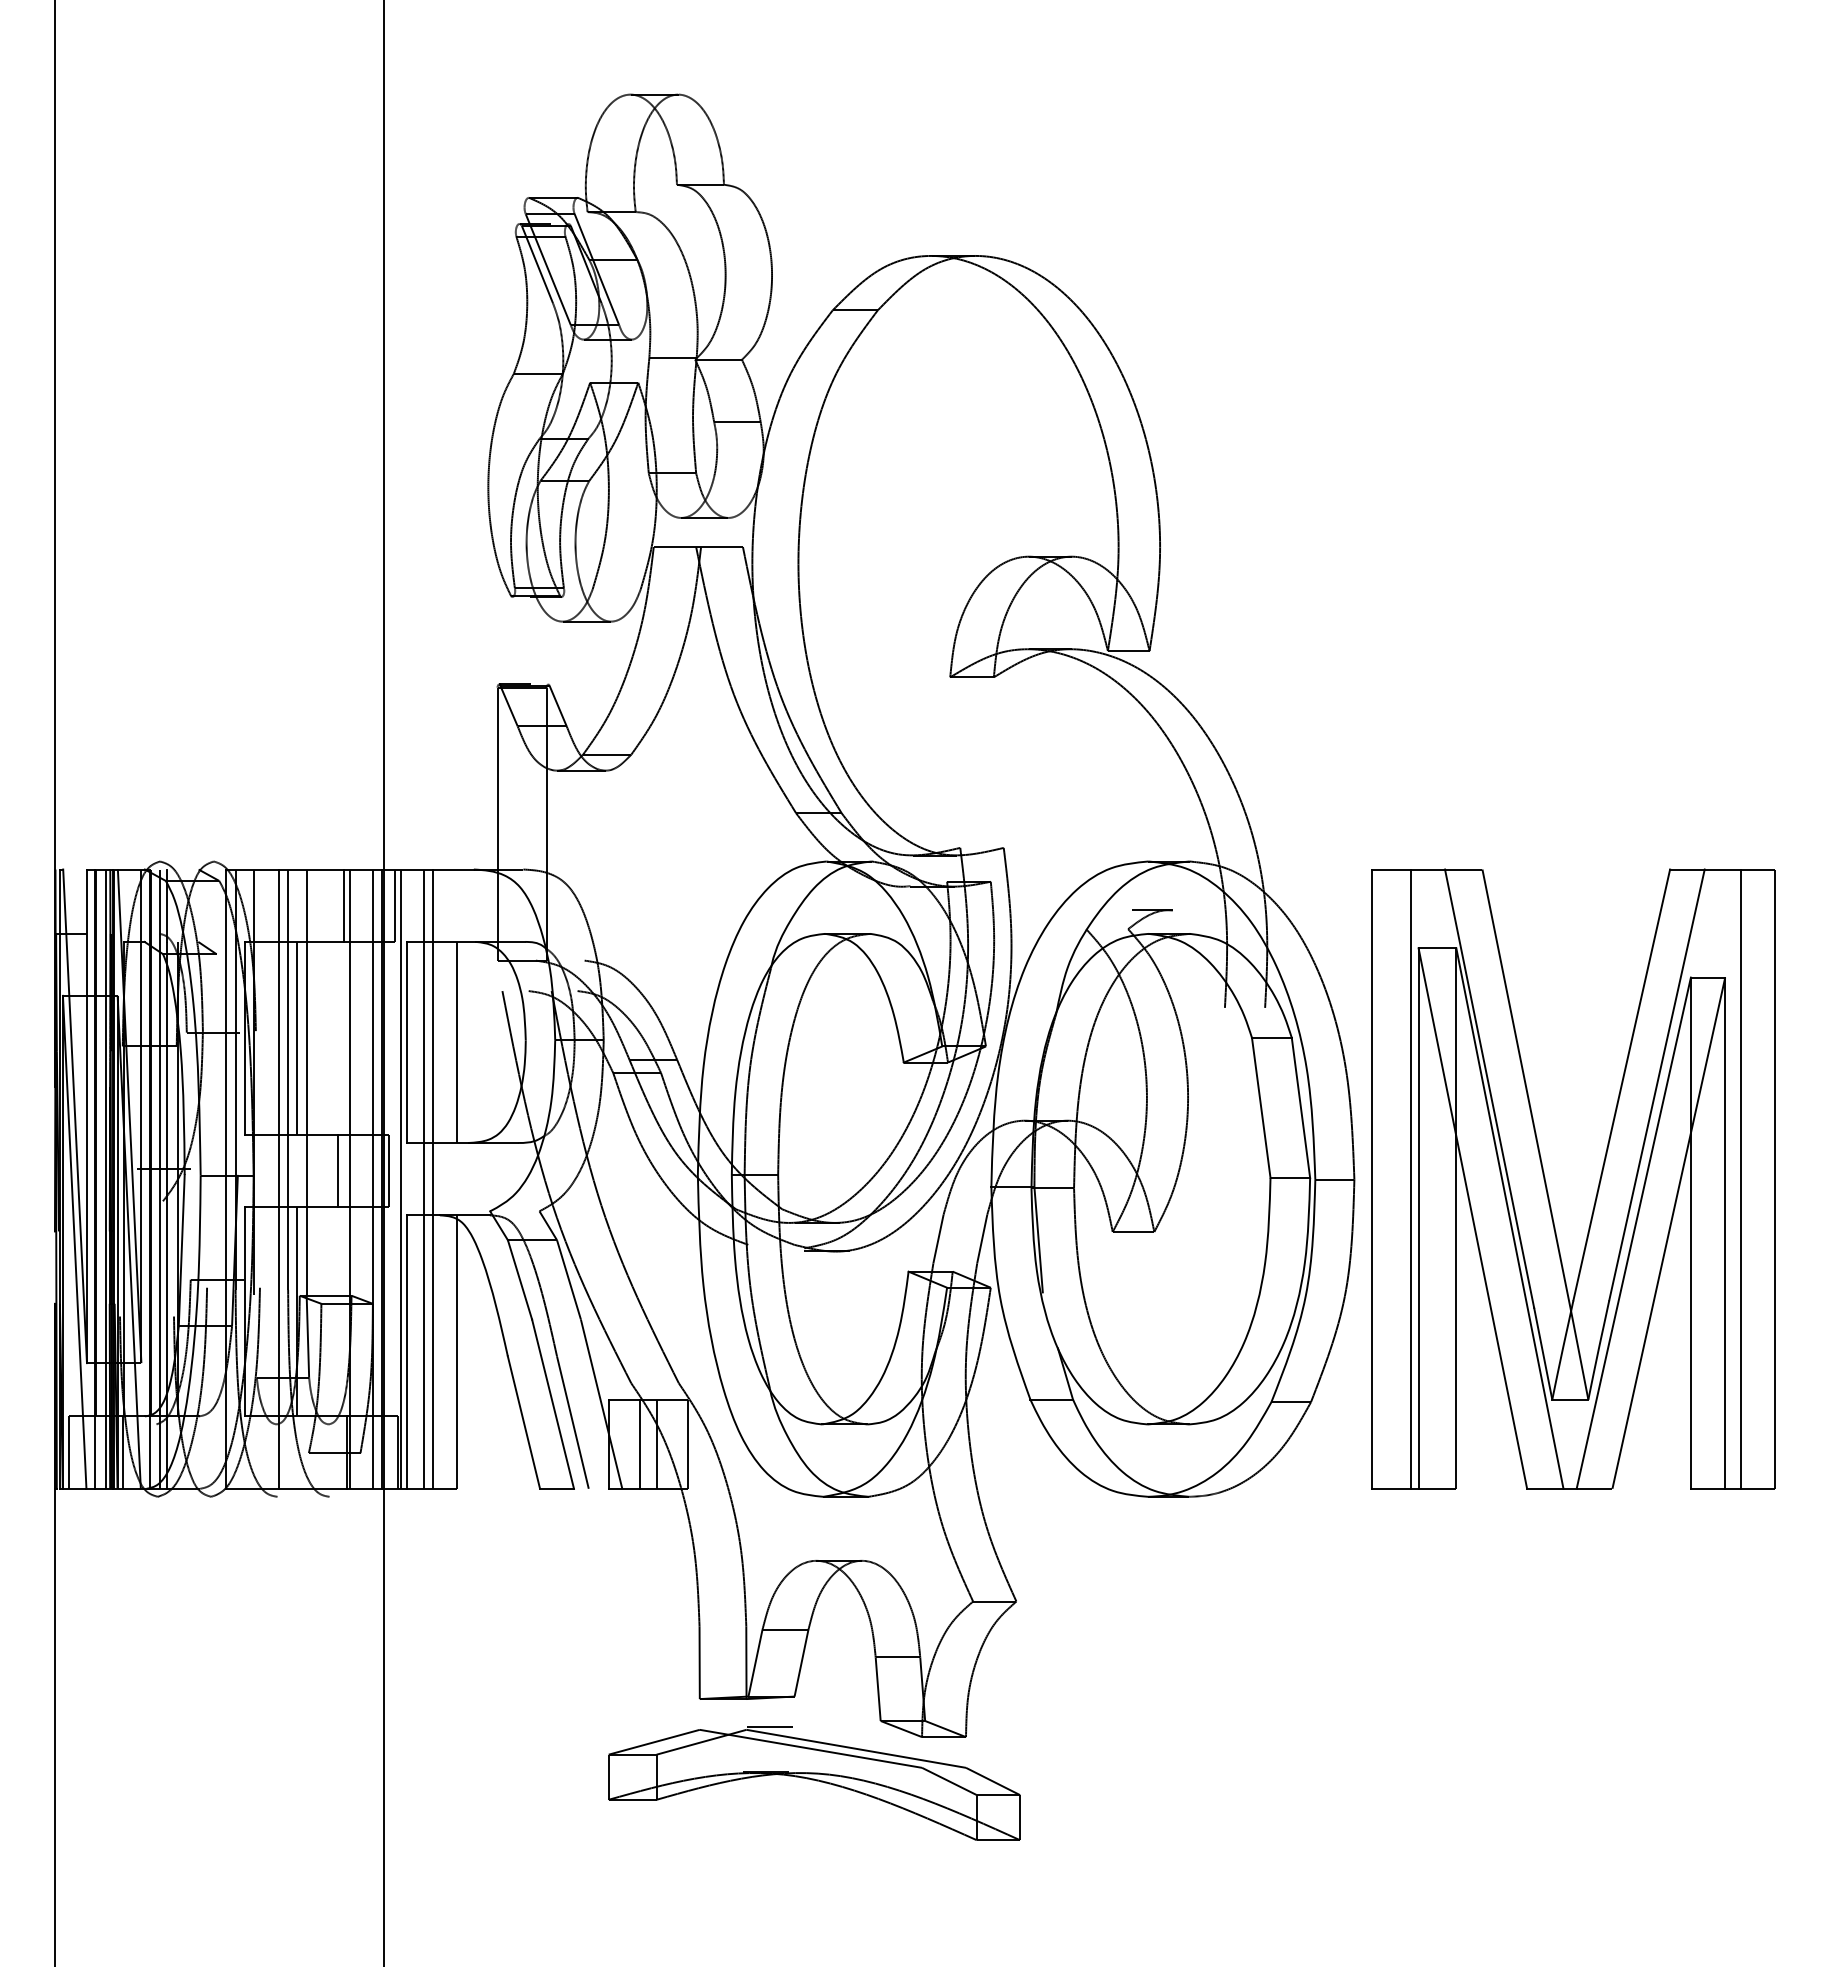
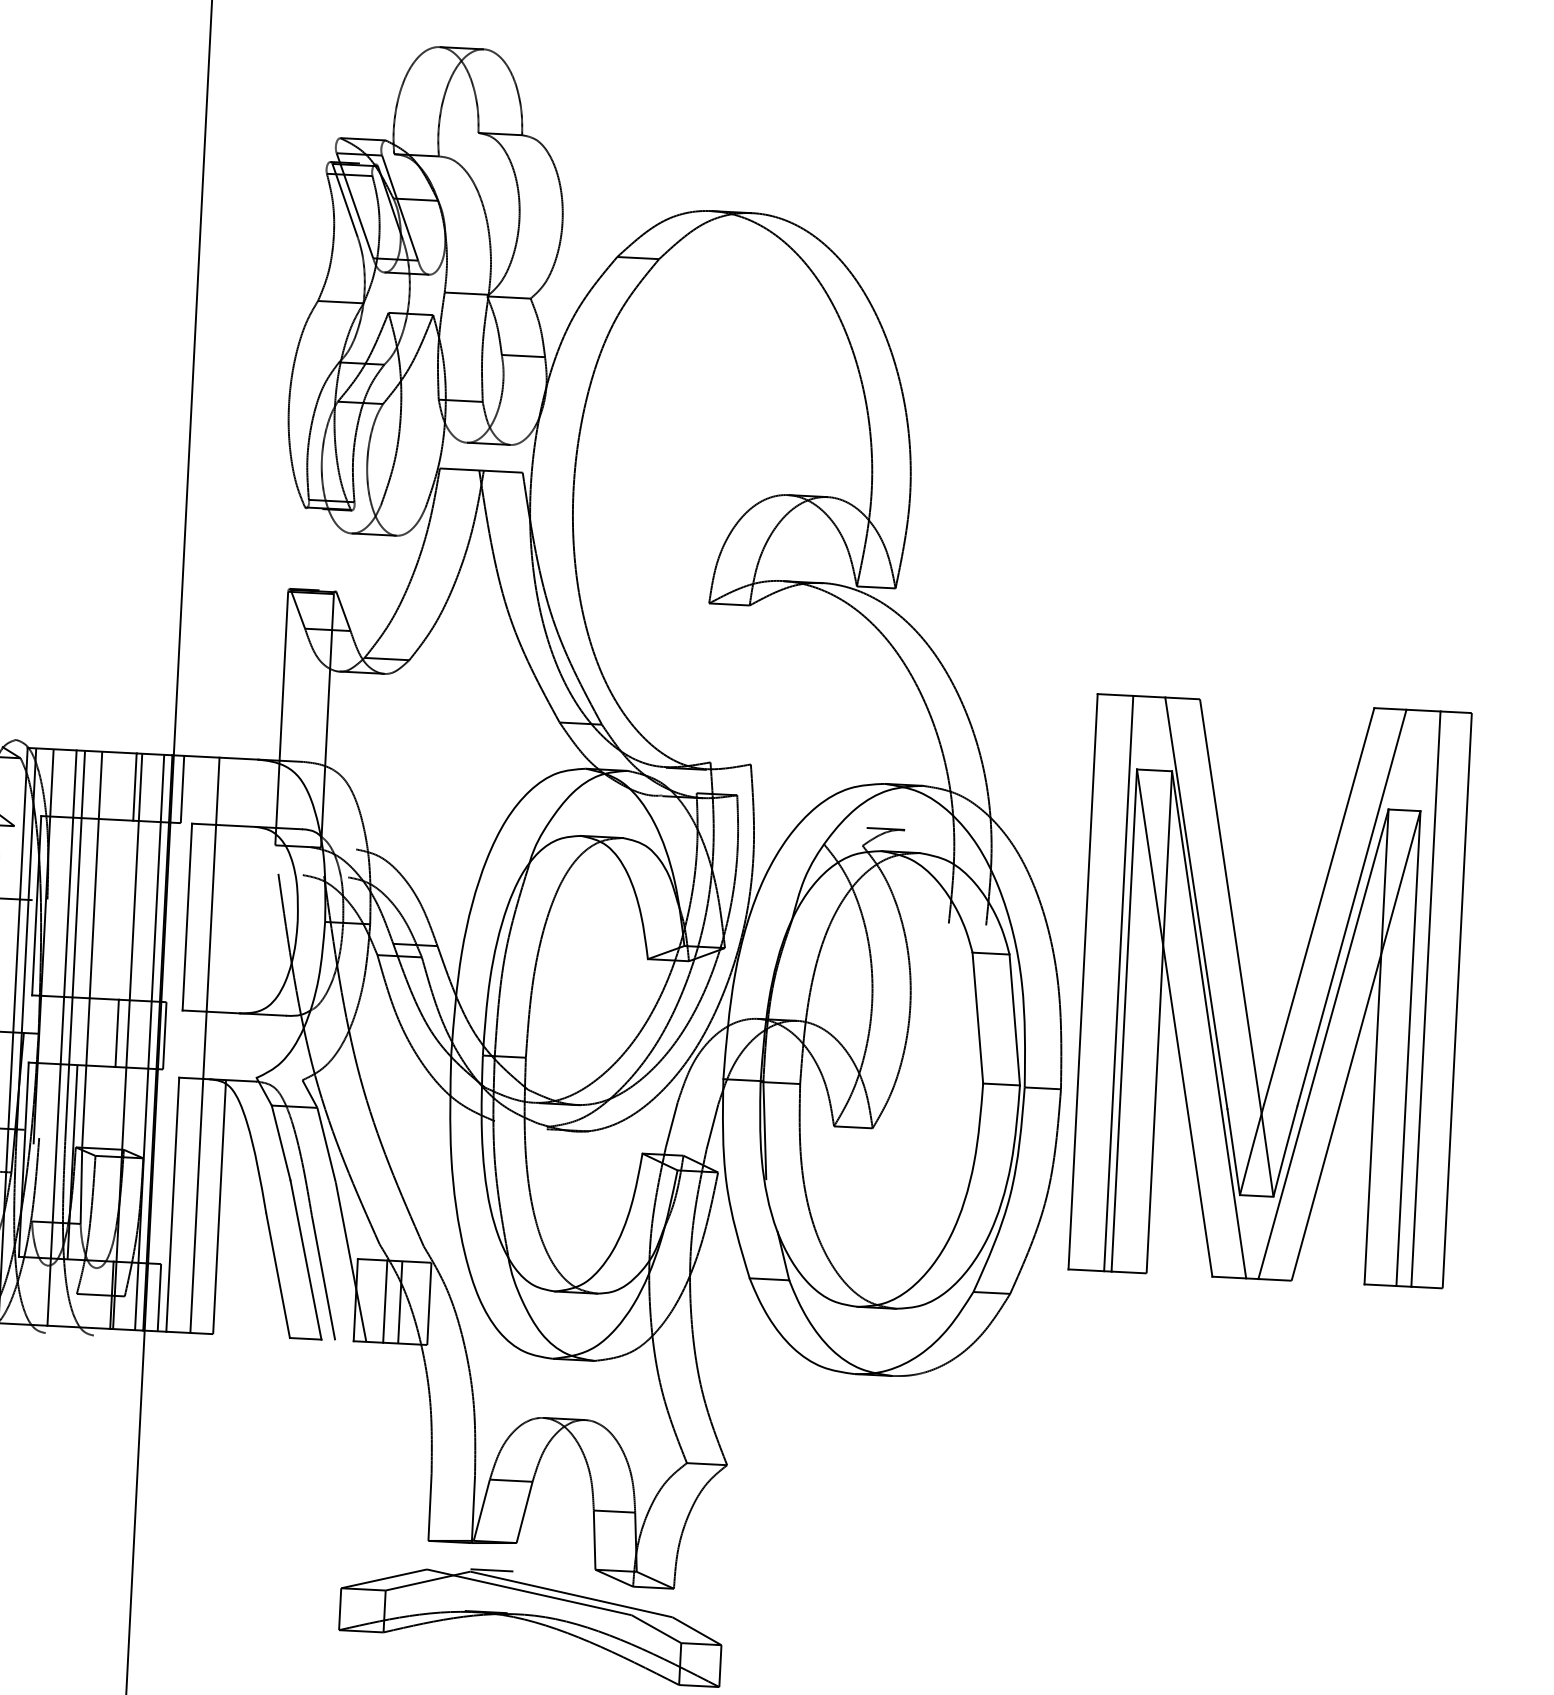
line: (297, 1037) -> (85, 907), removed
line: (457, 1041) -> (234, 918), removed
line: (400, 1178) -> (174, 1043), removed
line: (424, 1178) -> (197, 1044), removed
part: (1598, 1183) -> (1293, 996), moved

